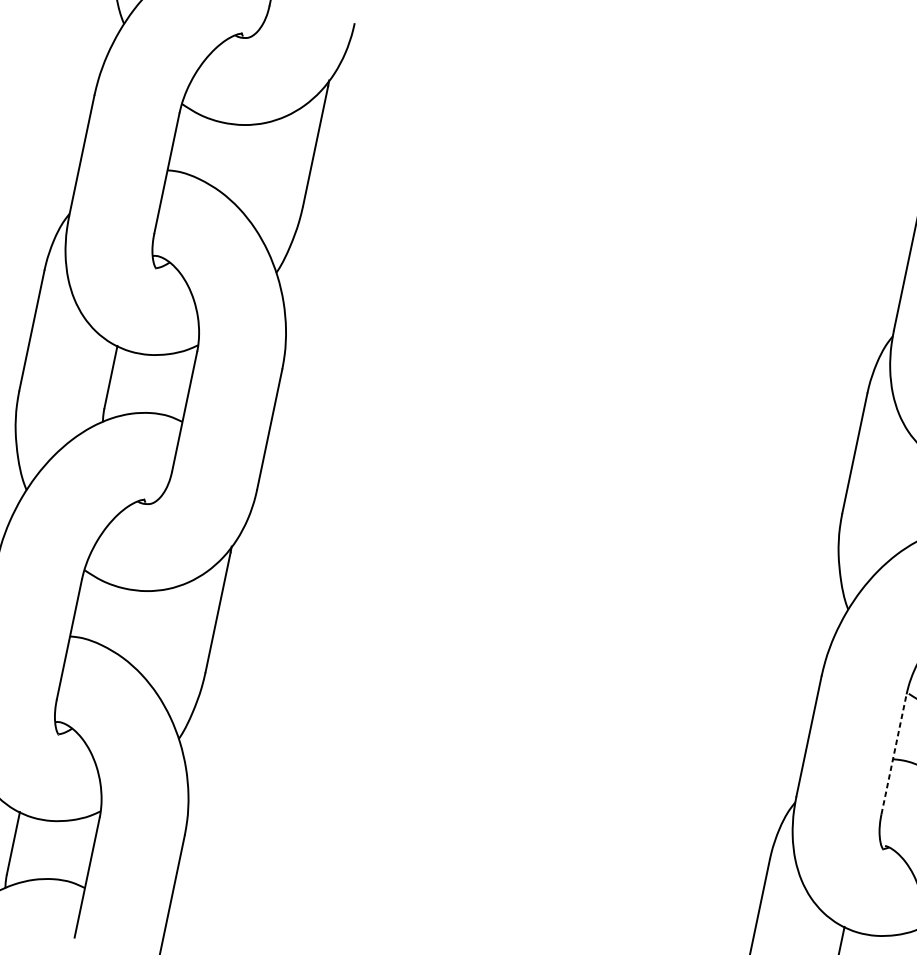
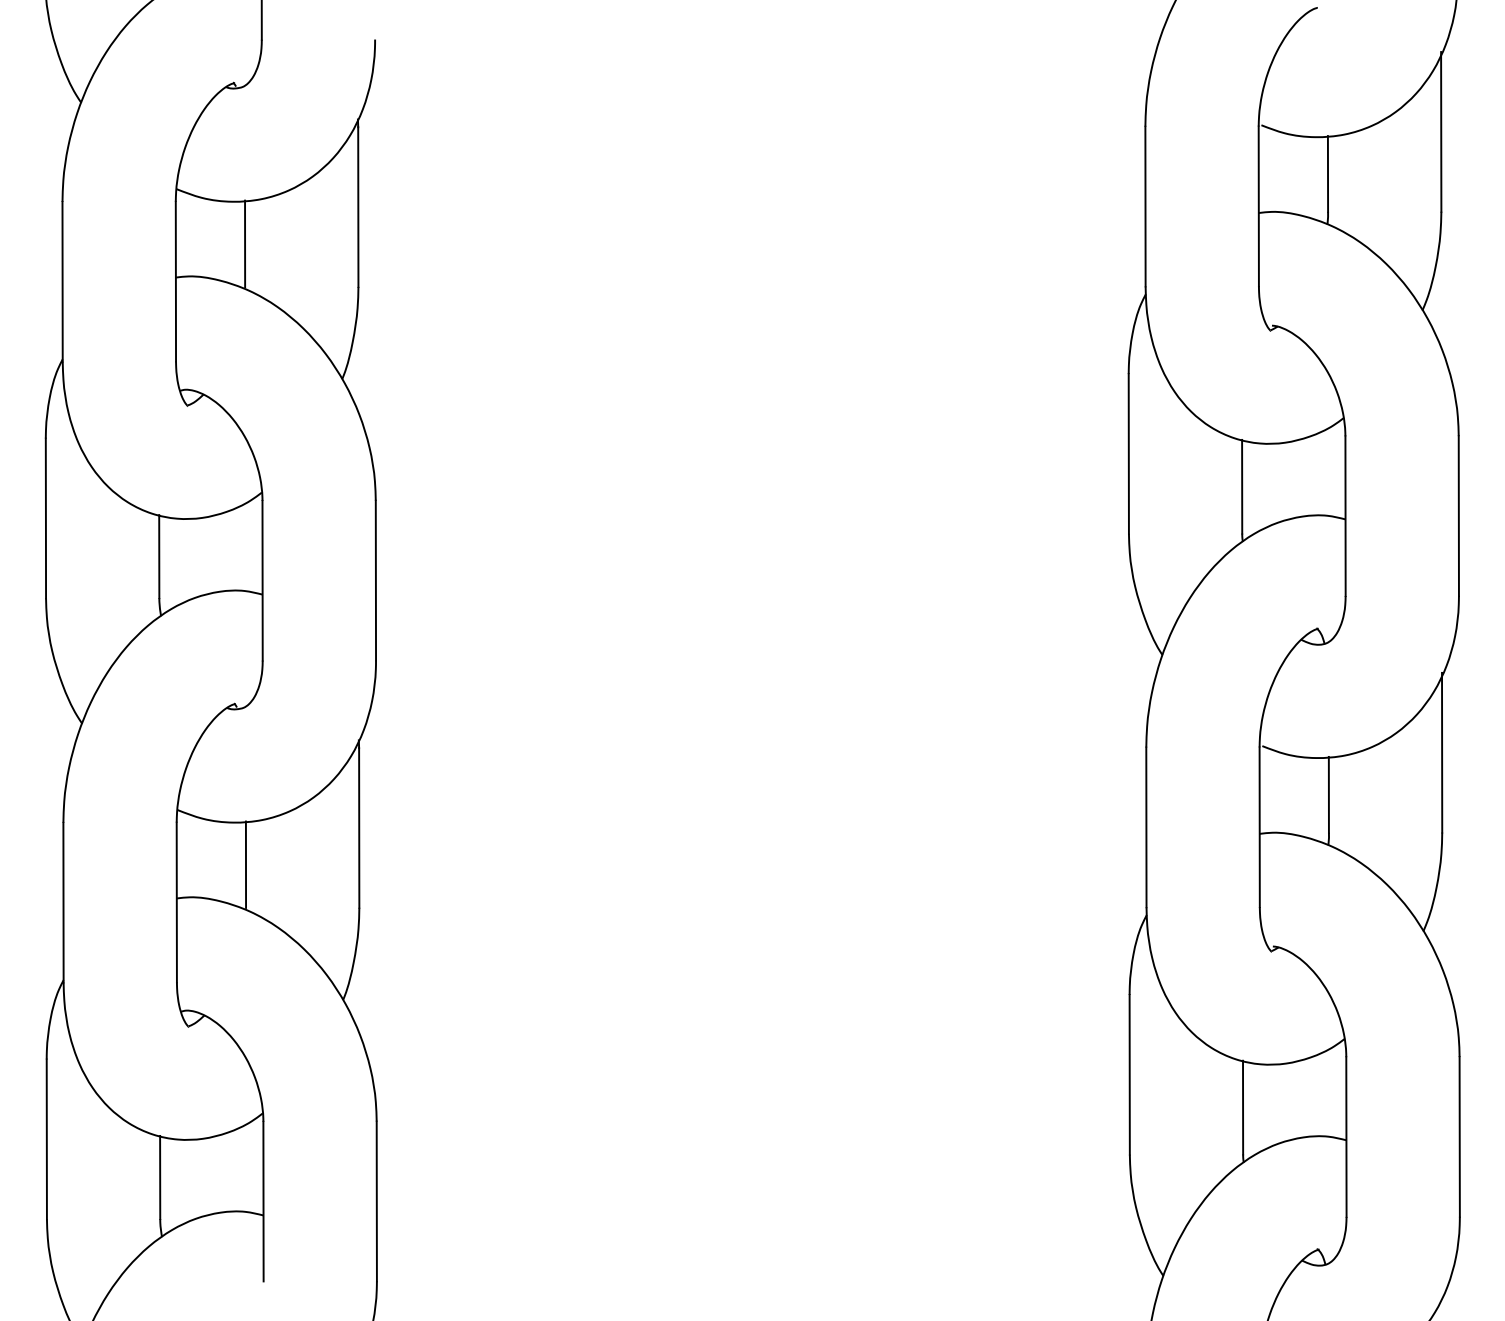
line: (225, 155) -> (245, 243), added
line: (126, 621) -> (245, 864), added
line: (893, 754) -> (1259, 827), dashed -> solid

